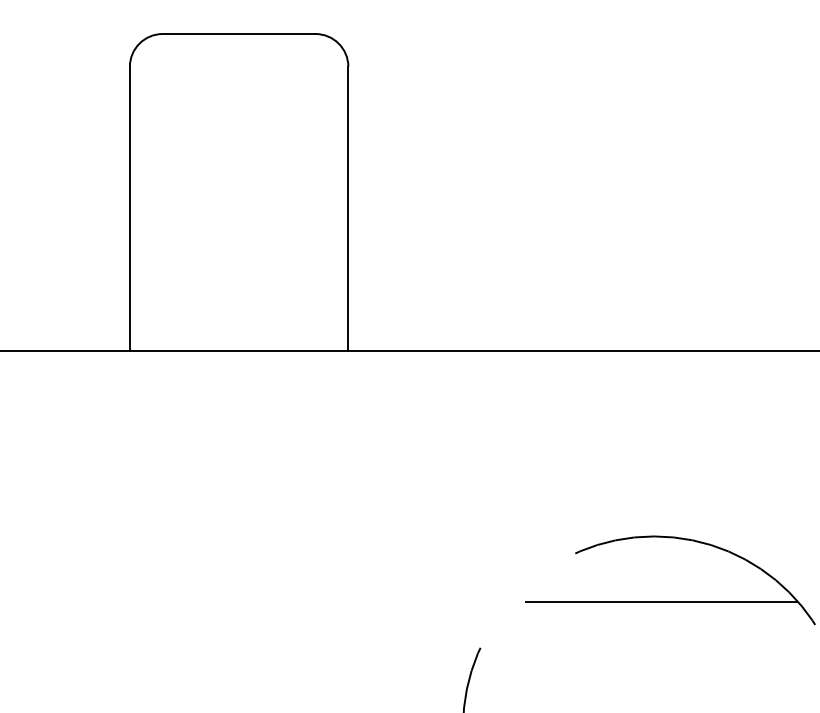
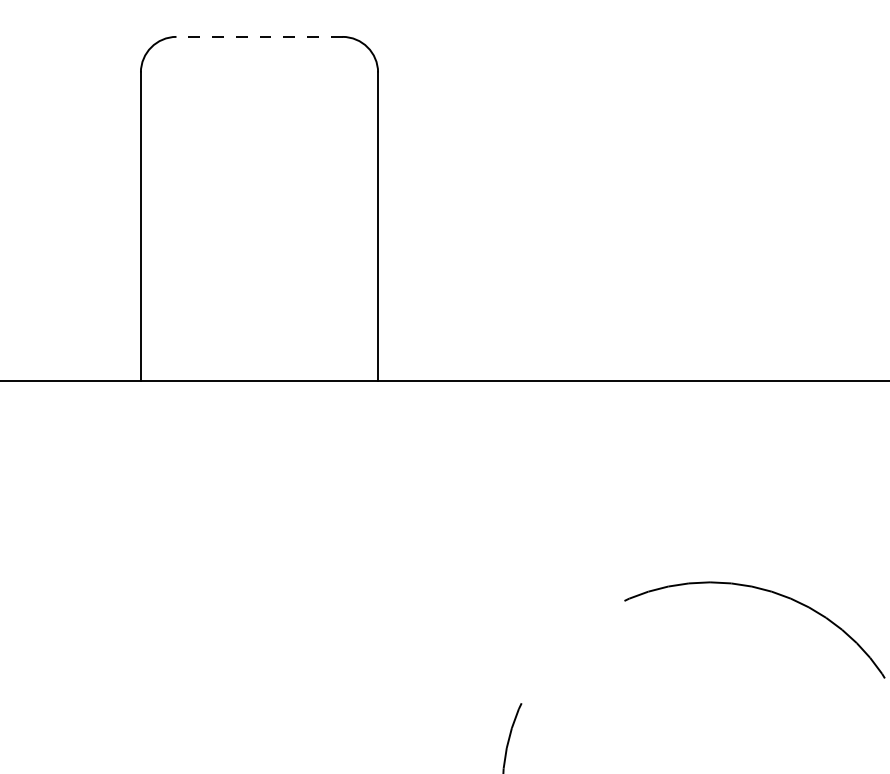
line: (239, 33) -> (259, 36), solid -> dashed
line: (653, 601) -> (709, 653), removed

